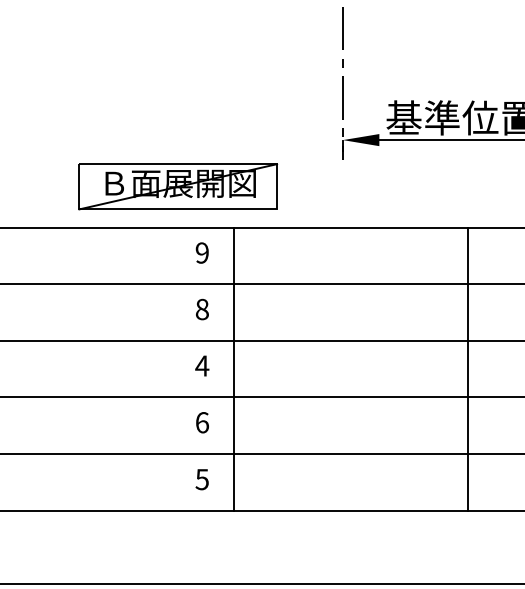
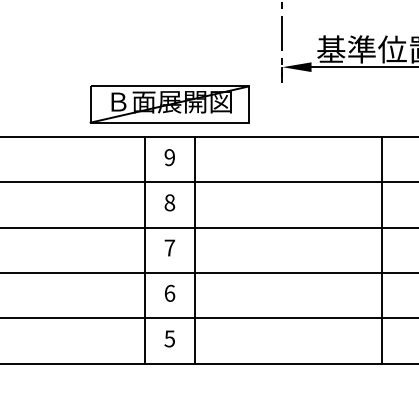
part: (178, 186) -> (169, 104), moved
text: (202, 365) -> (169, 247), 4 -> 7
line: (171, 368) -> (145, 250), added

